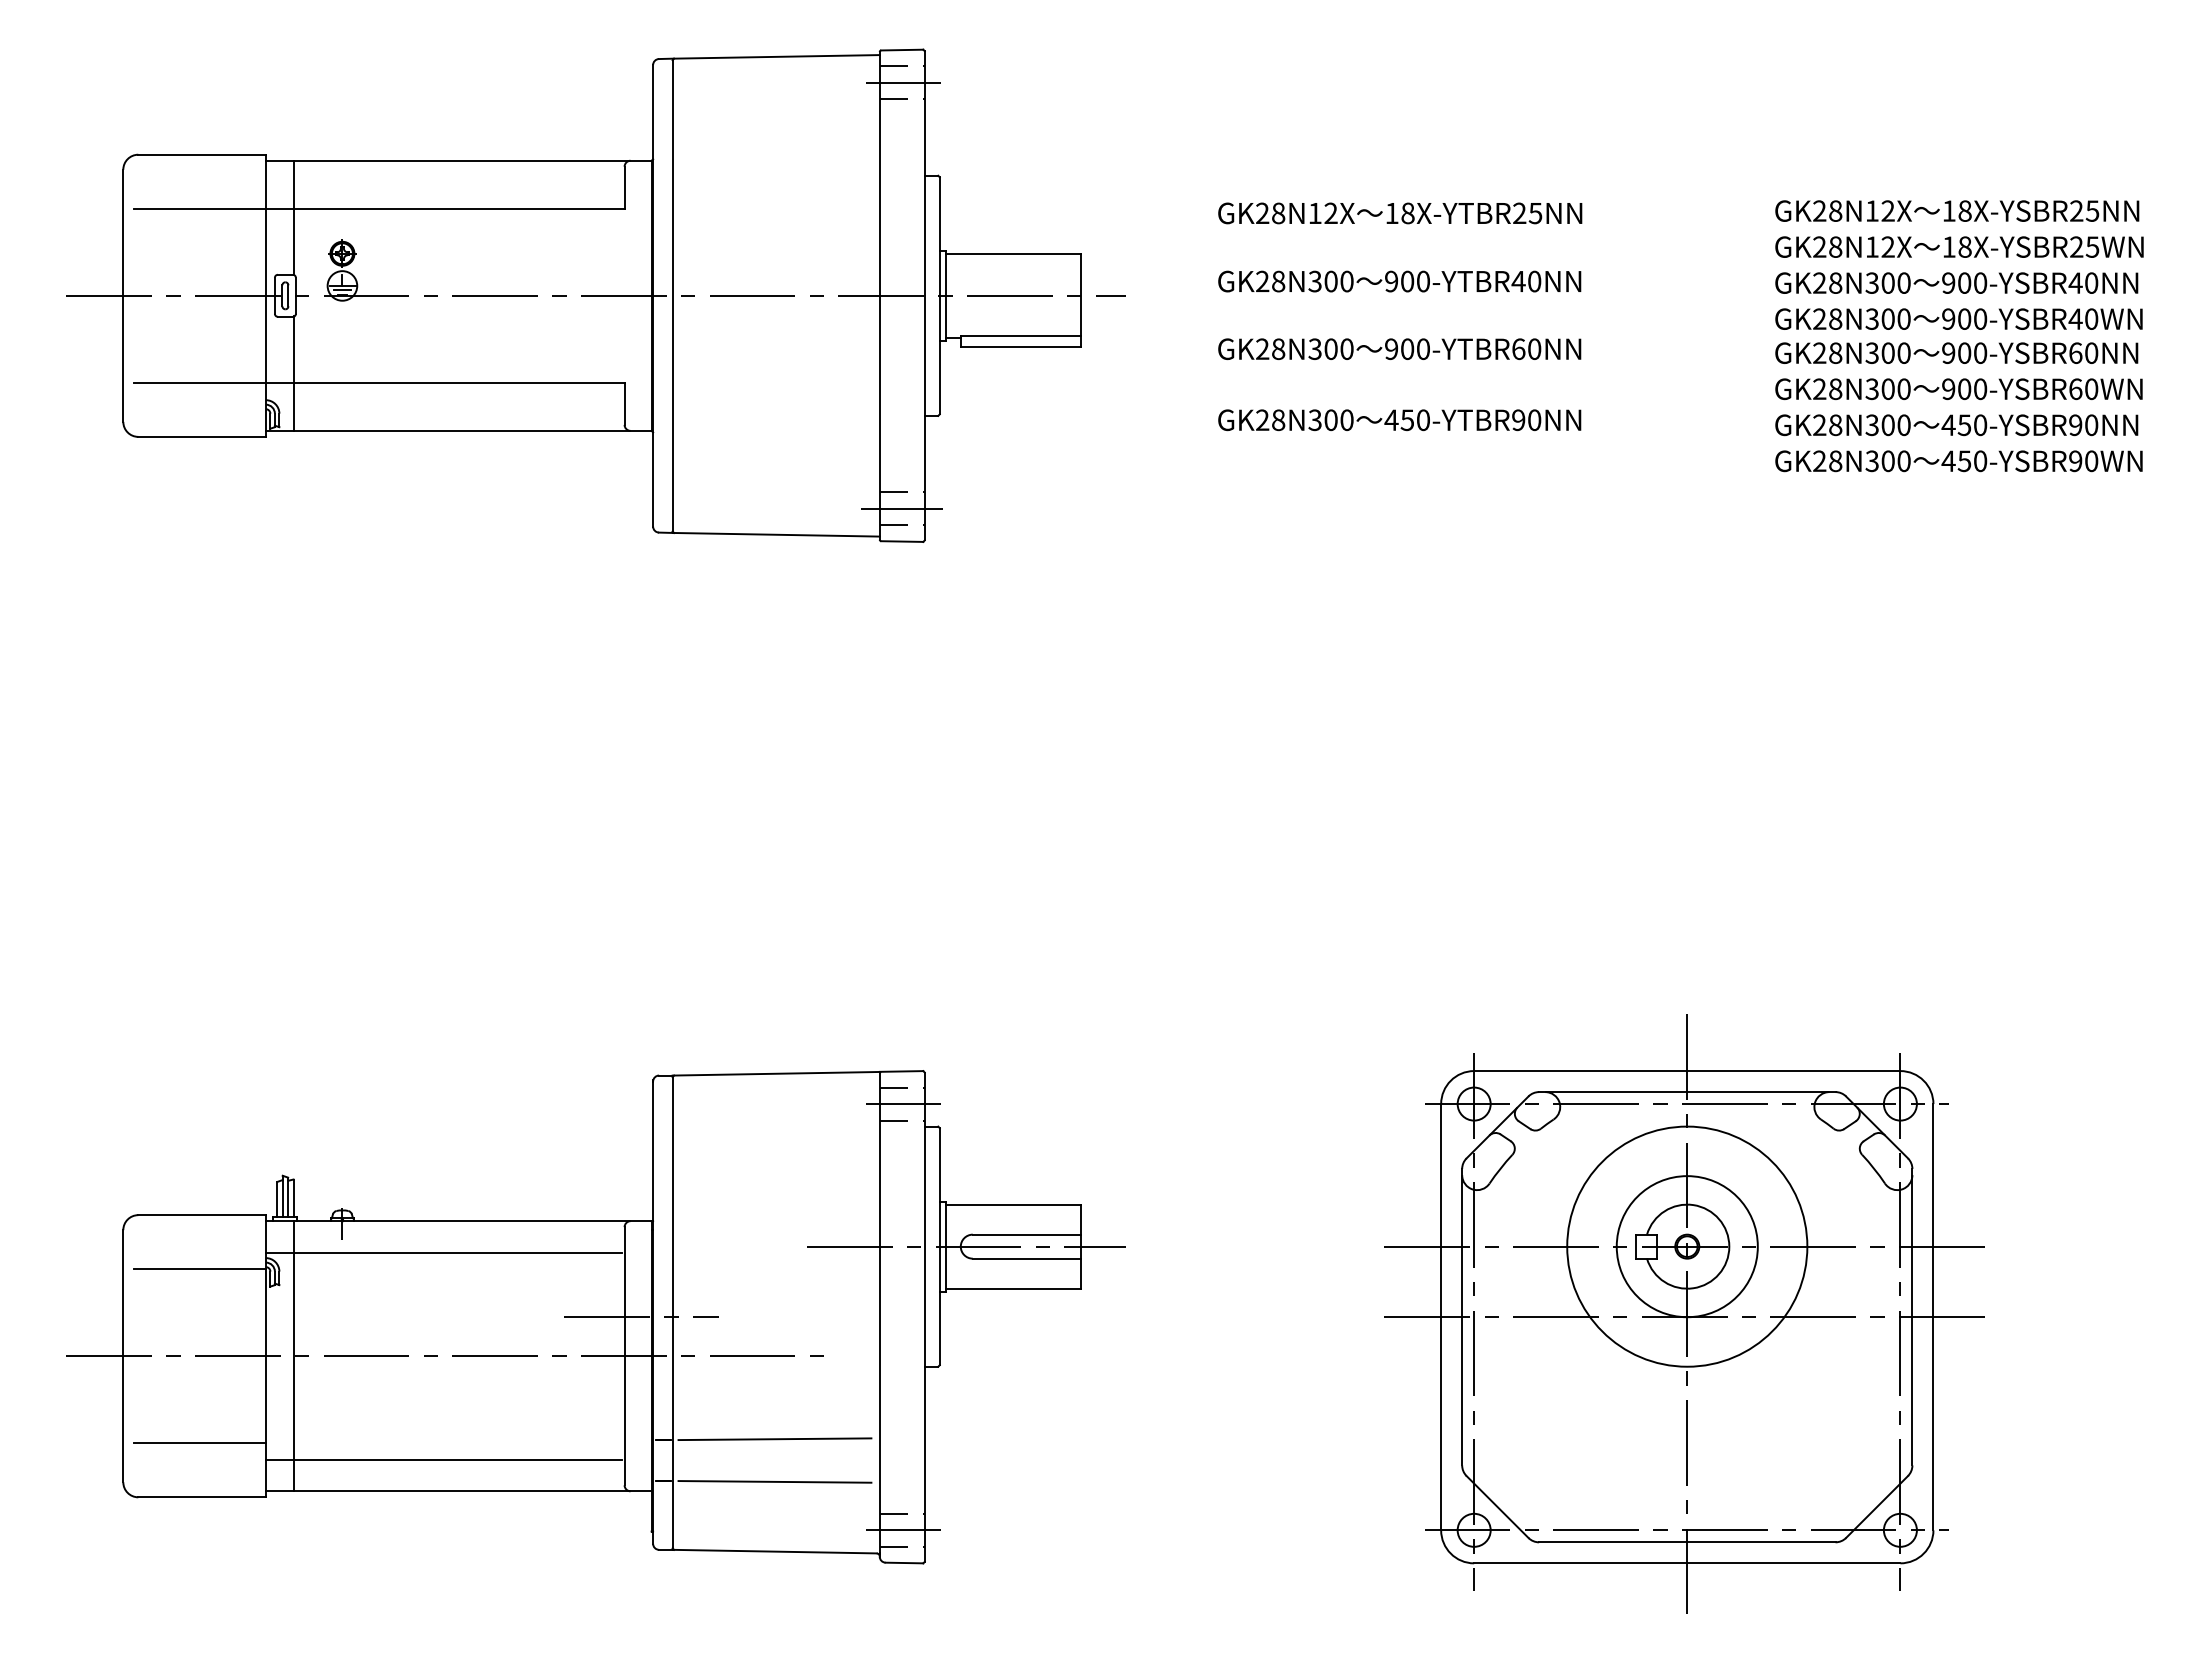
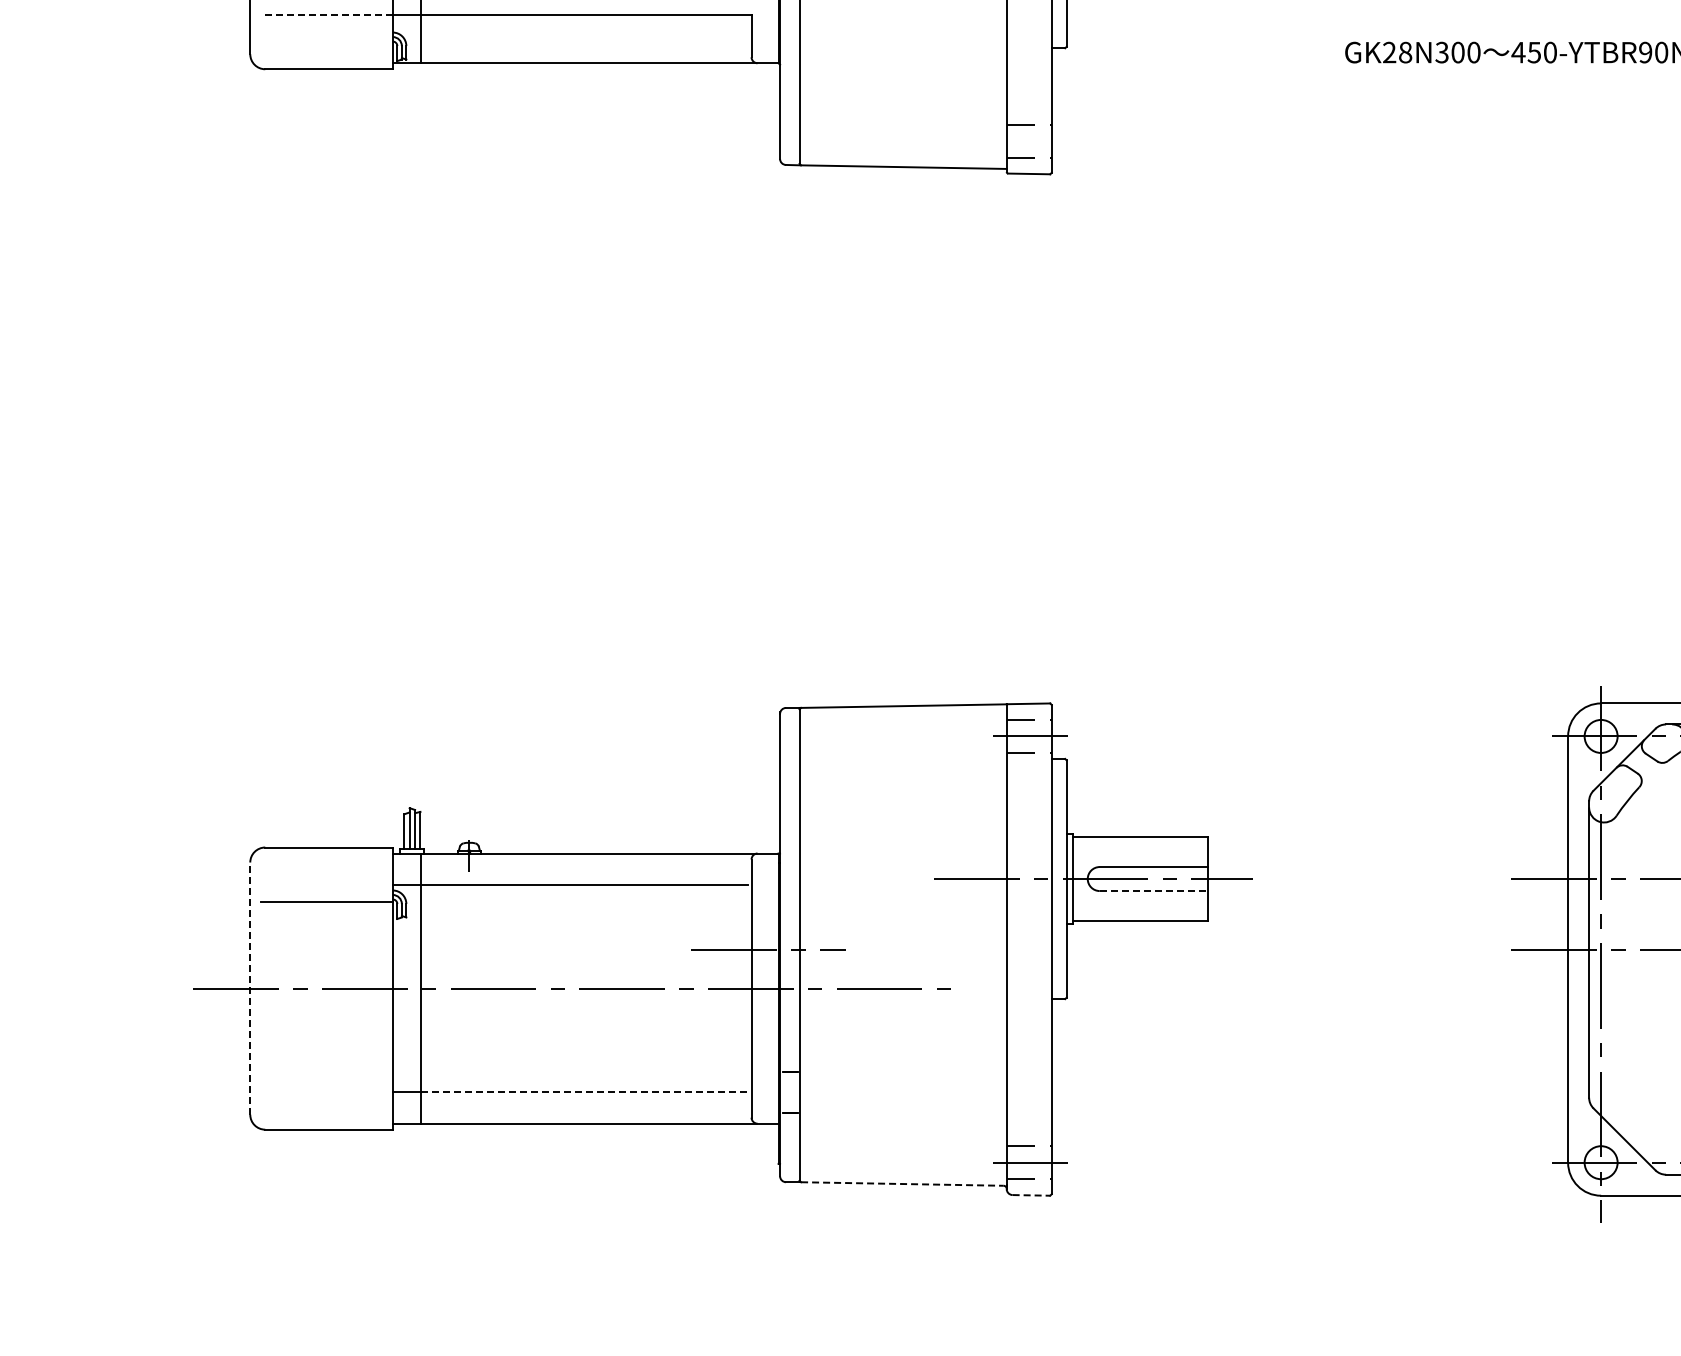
line: (199, 382) -> (326, 14), solid -> dashed
line: (902, 508) -> (1029, 140), removed
line: (1027, 1258) -> (1154, 890), solid -> dashed
line: (123, 1355) -> (250, 987), solid -> dashed
line: (774, 1439) -> (901, 1071), removed
line: (199, 1443) -> (326, 1075), removed
line: (457, 1459) -> (584, 1091), solid -> dashed
line: (774, 1481) -> (901, 1113), removed
line: (775, 1551) -> (902, 1183), solid -> dashed
line: (904, 1563) -> (1031, 1195), solid -> dashed

